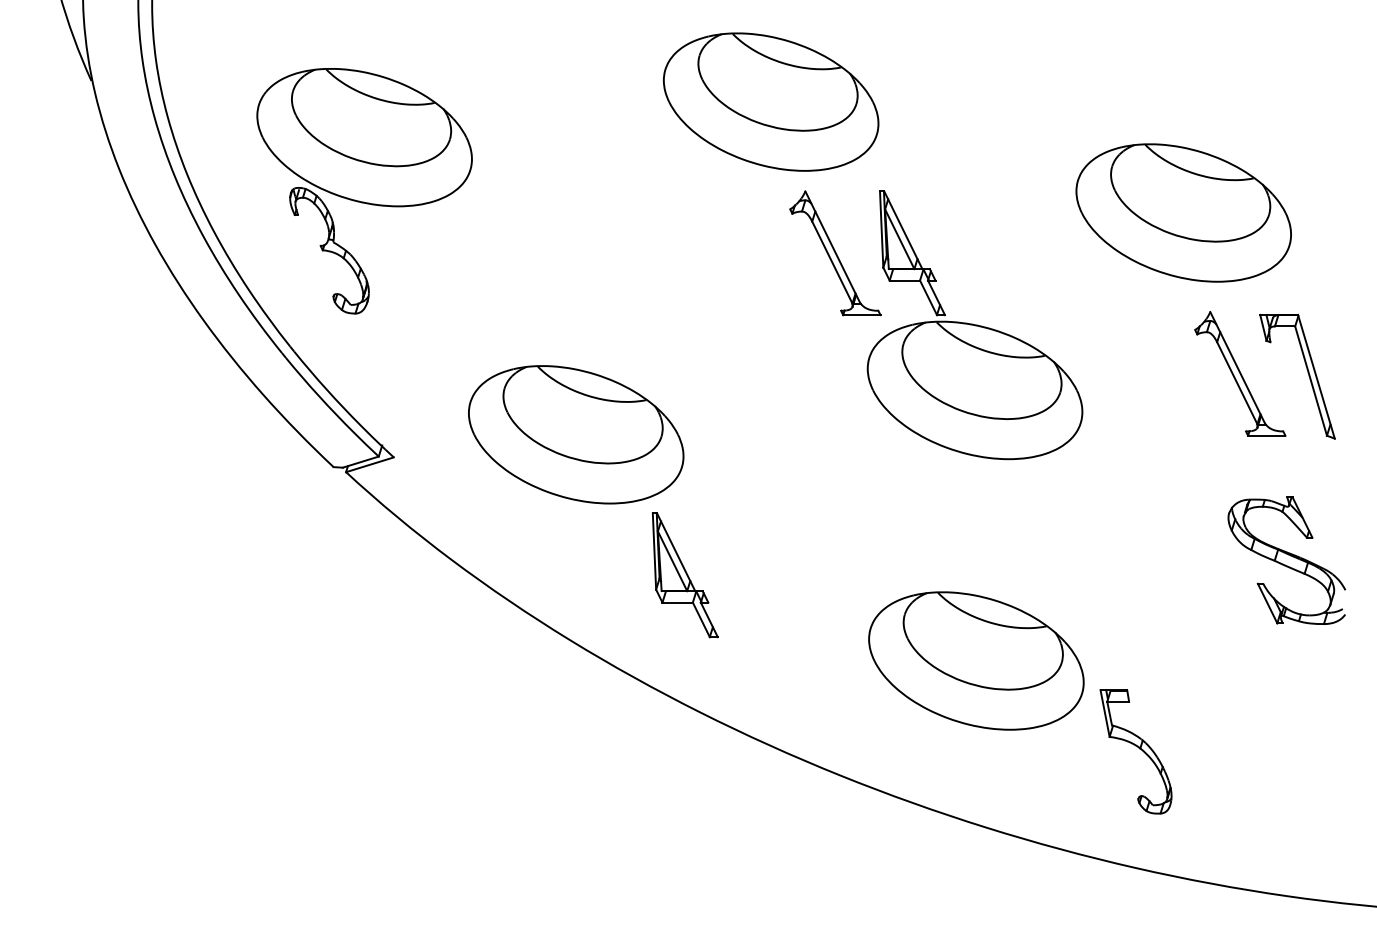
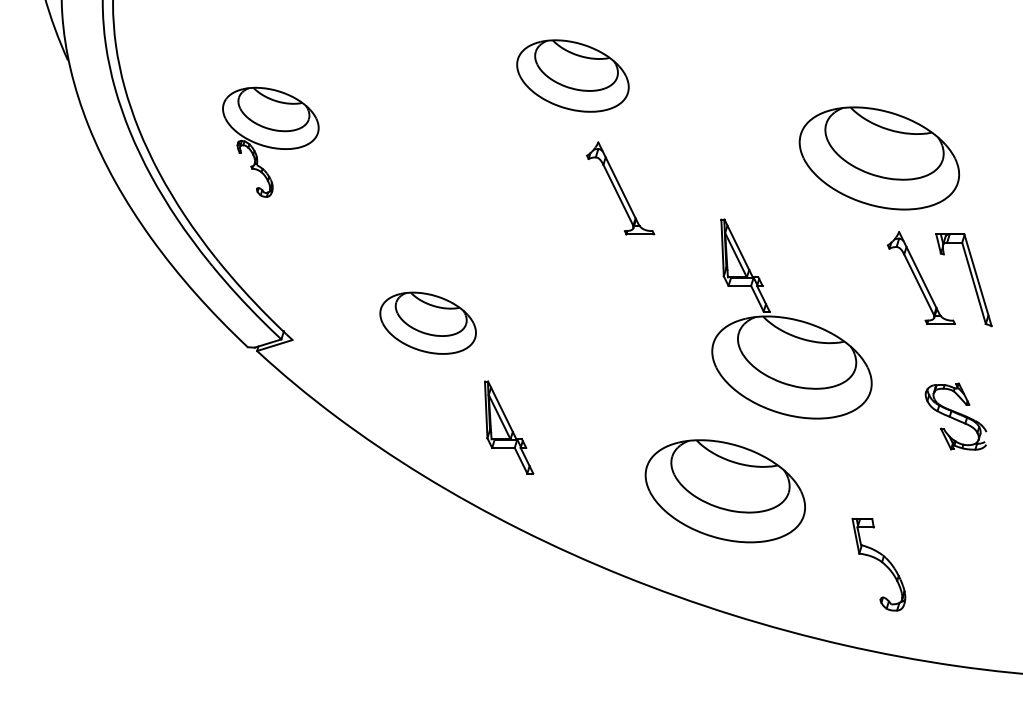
part: (771, 101) -> (573, 75), size x0.7
part: (364, 191) -> (270, 142), size x0.6
part: (974, 325) -> (791, 319), moved
part: (576, 434) -> (428, 323), size x0.6
part: (1286, 560) -> (955, 416), size x0.7
part: (1135, 751) -> (878, 564), moved

